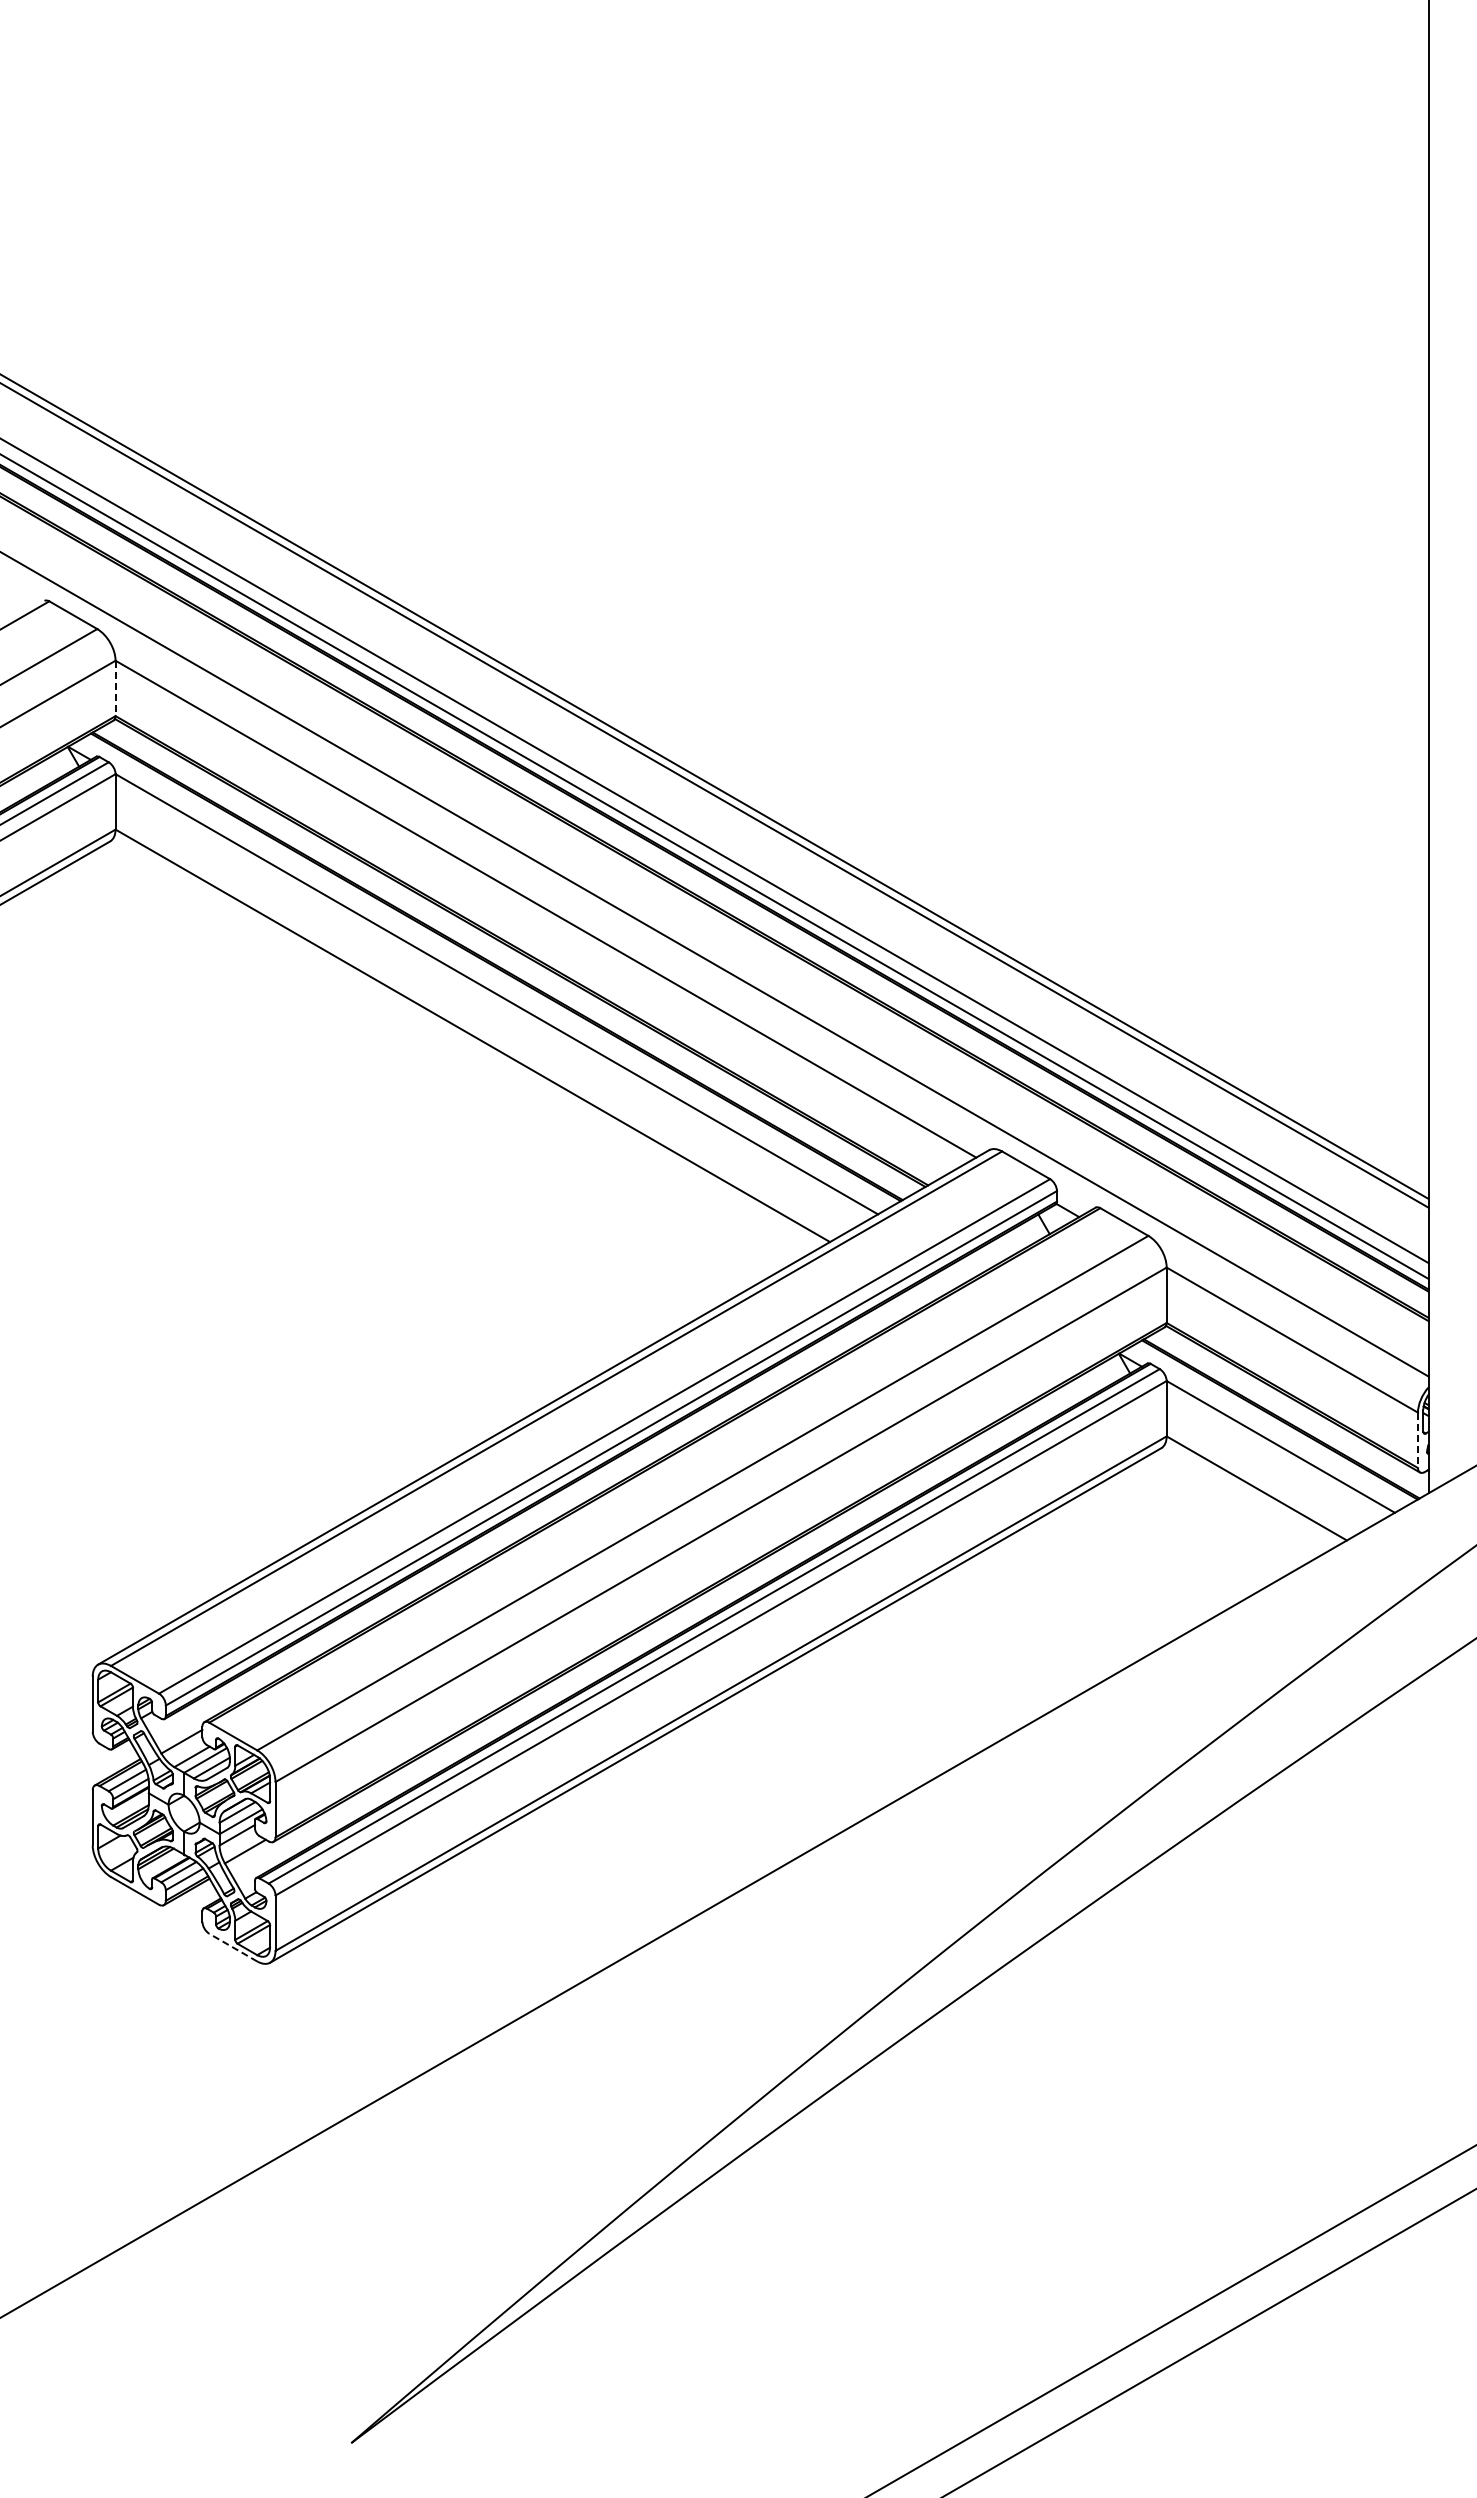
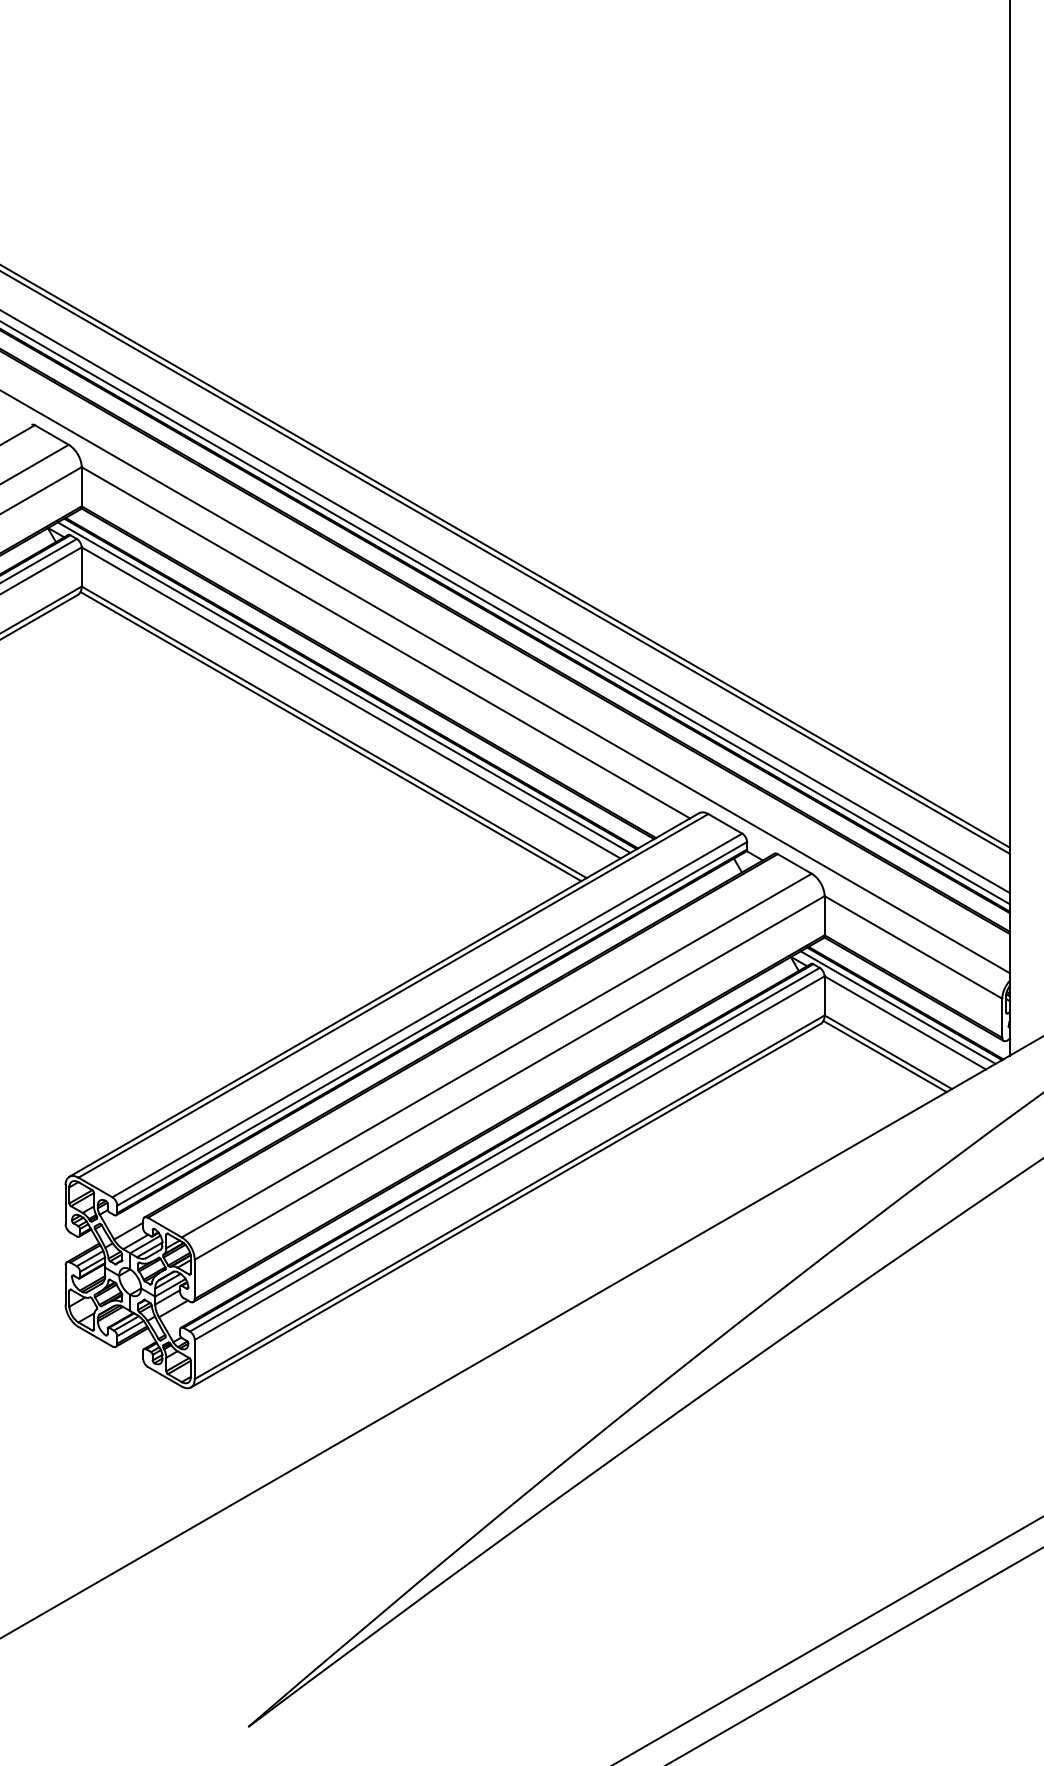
line: (115, 688) -> (81, 486), dashed -> solid
line: (486, 972) -> (343, 687), added
line: (467, 1041) -> (330, 736), added
line: (1270, 1424) -> (898, 1007), added
line: (1418, 1440) -> (1002, 1018), dashed -> solid
line: (1252, 1494) -> (885, 1056), added
line: (233, 1947) -> (165, 1376), dashed -> solid

